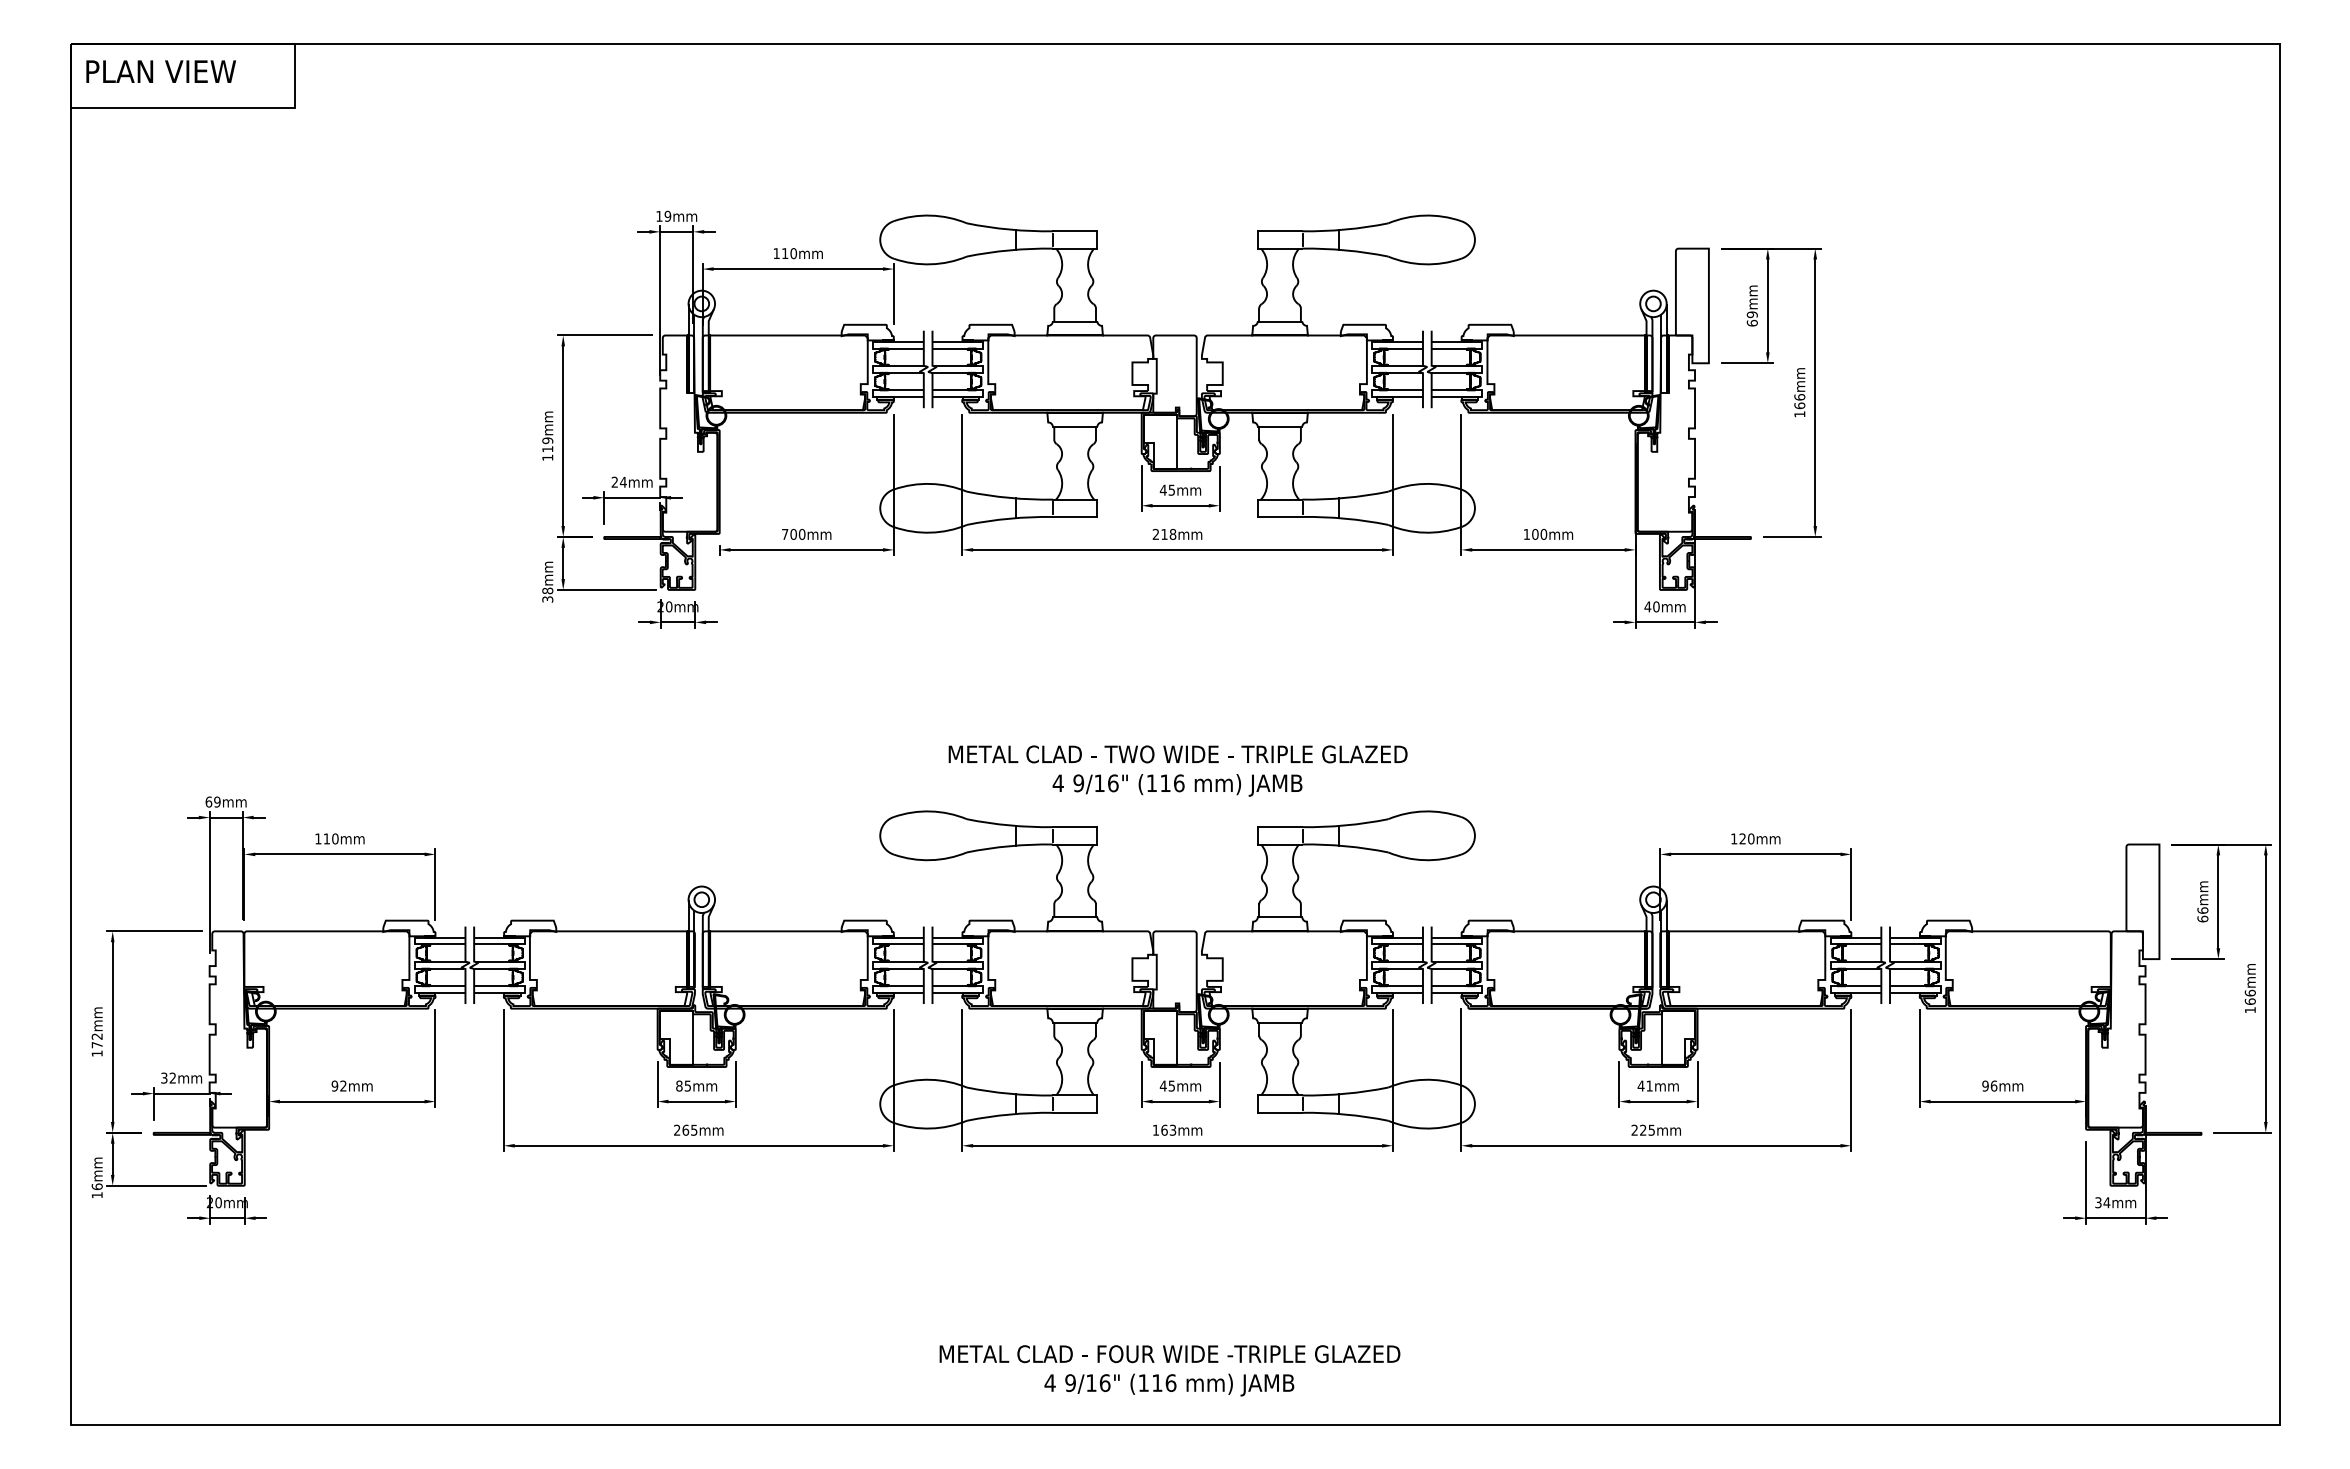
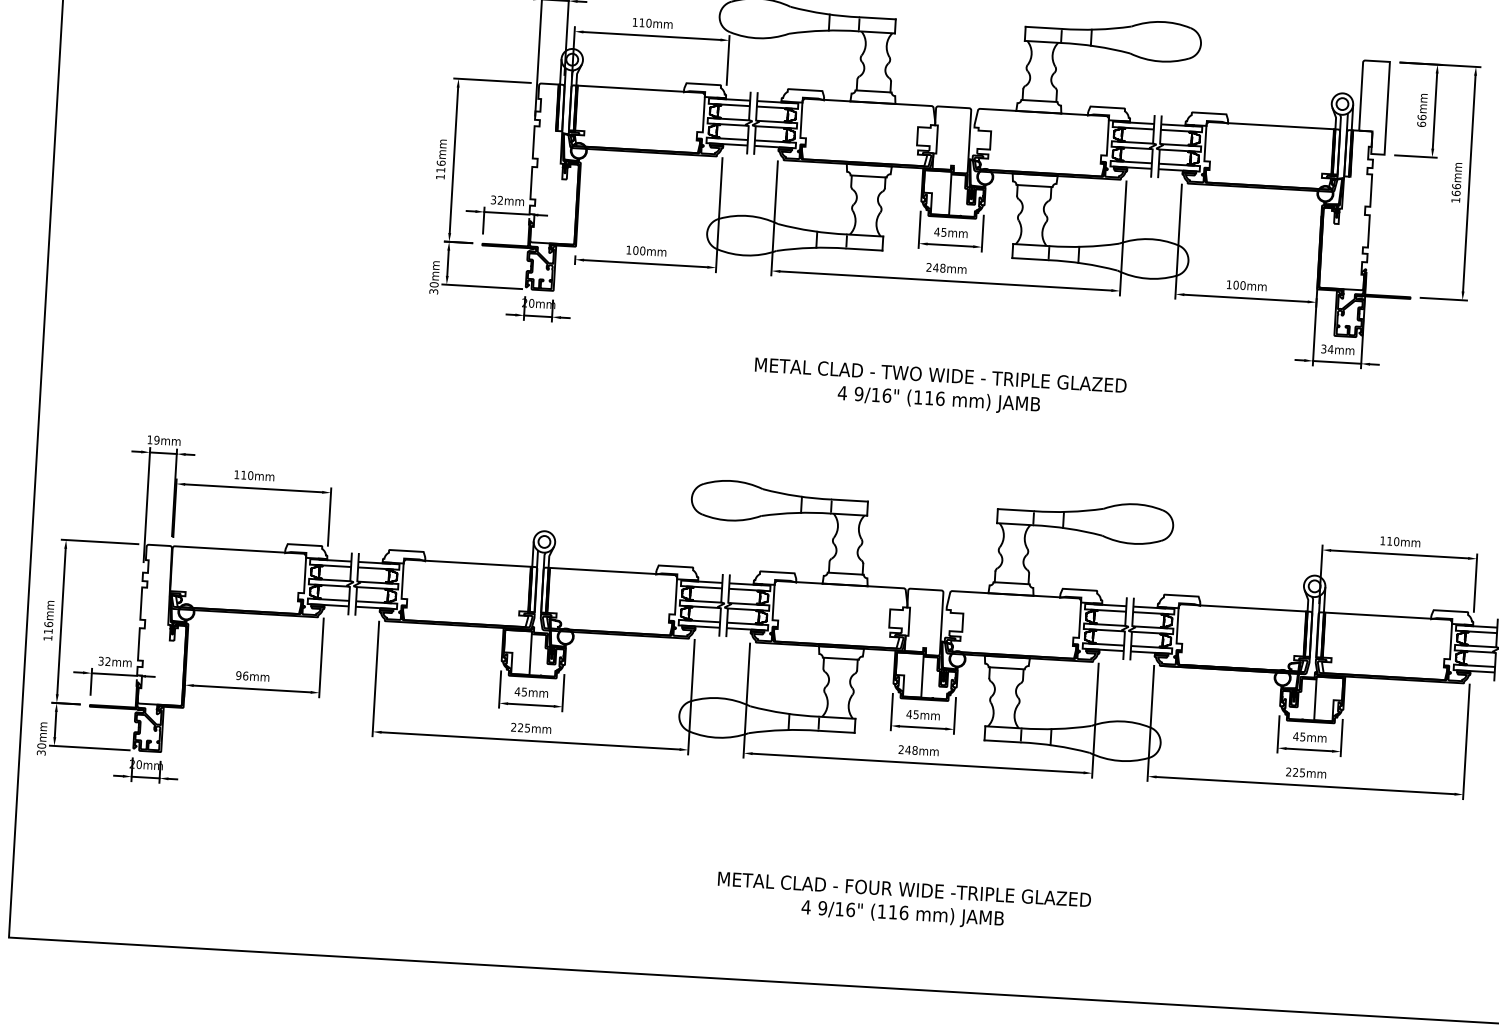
text: (1751, 314) -> (1421, 117), 69mm -> 66mm
text: (547, 440) -> (440, 163), 119mm -> 116mm
text: (618, 481) -> (496, 199), 24mm -> 32mm
text: (785, 534) -> (629, 250), 700mm -> 100mm
text: (1164, 534) -> (935, 267), 218mm -> 248mm
text: (547, 590) -> (433, 284), 38mm -> 30mm
text: (1651, 606) -> (1326, 348), 40mm -> 34mm
text: (1177, 770) -> (939, 388), moved
text: (208, 801) -> (149, 439), 69mm -> 19mm
text: (1742, 838) -> (1389, 540), 120mm -> 110mm
text: (96, 1040) -> (47, 627), 172mm -> 116mm
text: (343, 1085) -> (245, 675), 92mm -> 96mm
text: (678, 1085) -> (516, 691), 85mm -> 45mm
text: (1649, 1085) -> (1302, 736), 41mm -> 45mm
text: (685, 1129) -> (520, 727), 265mm -> 225mm
text: (1164, 1129) -> (908, 749), 163mm -> 248mm
text: (96, 1190) -> (40, 749), 16mm -> 30mm
text: (1169, 1370) -> (903, 902), moved

